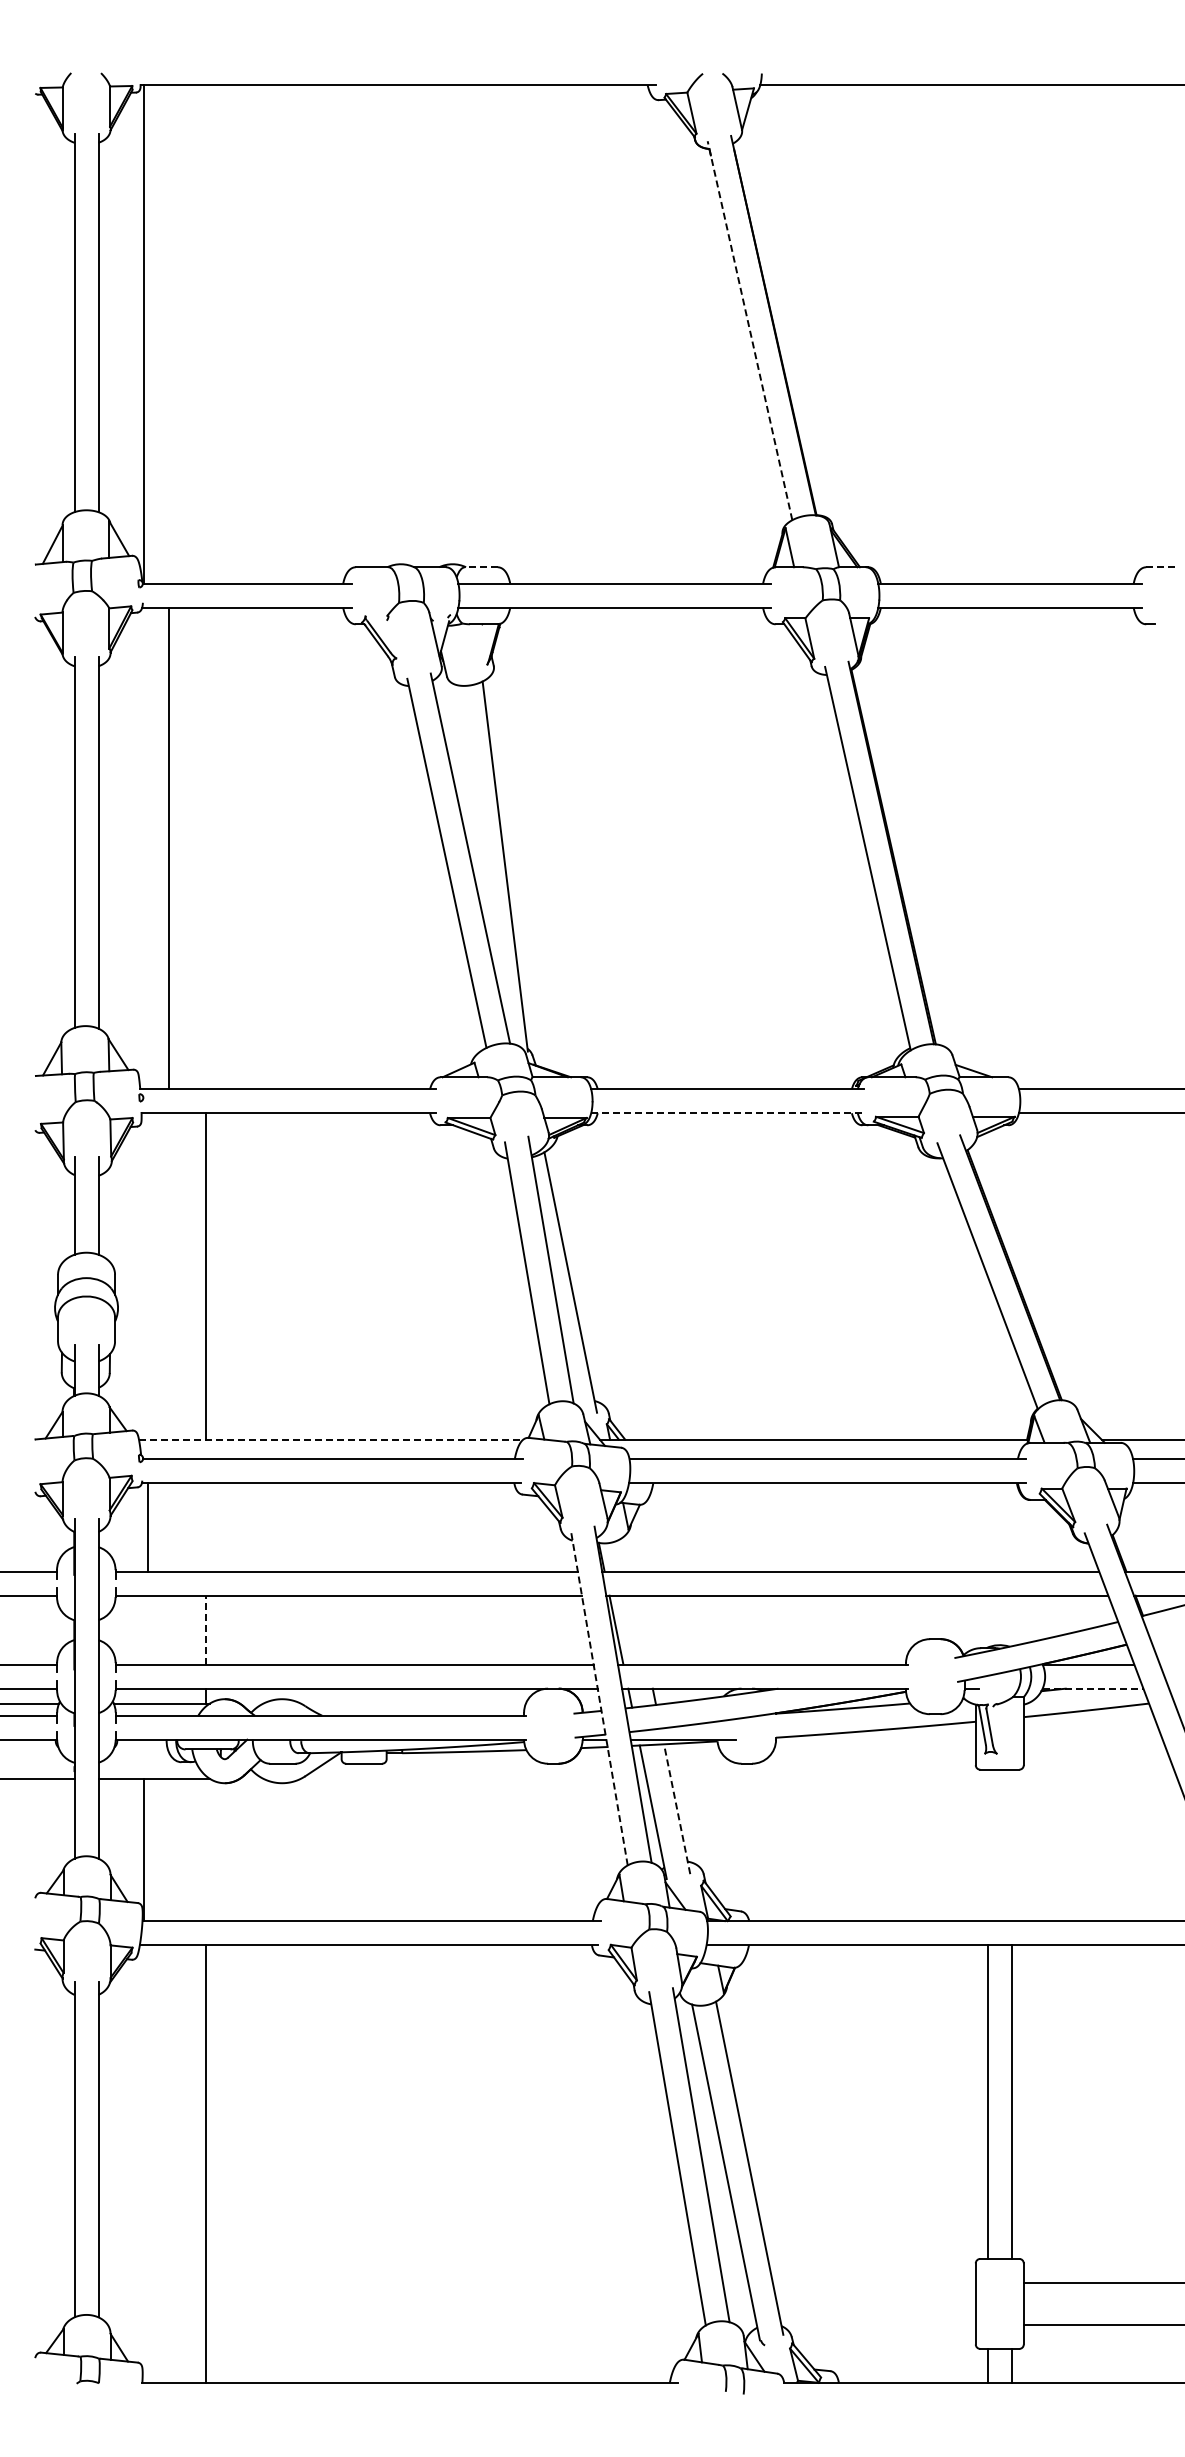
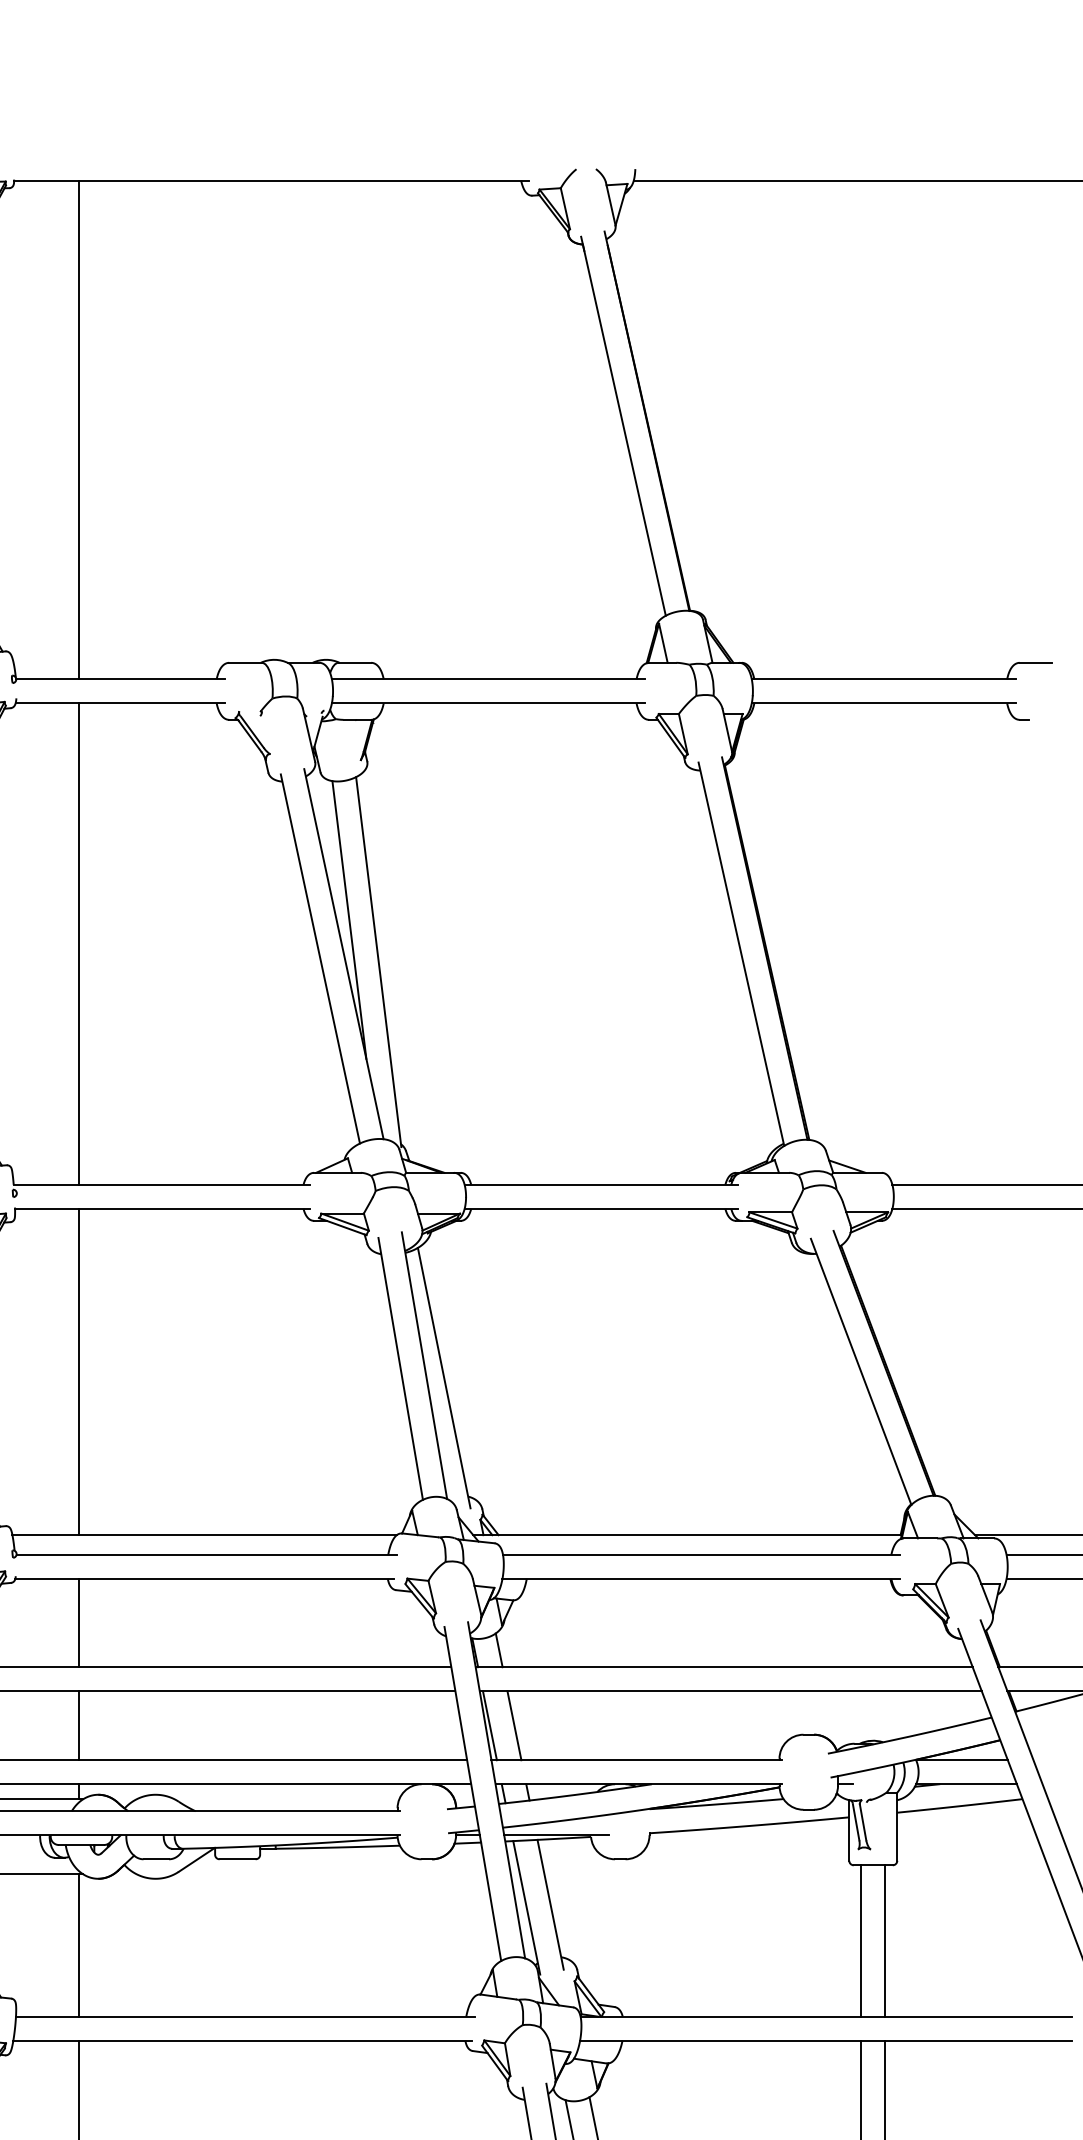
line: (749, 330) -> (622, 426), dashed -> solid
line: (143, 334) -> (78, 430), moved
line: (480, 567) -> (353, 663), dashed -> solid
line: (1163, 567) -> (1036, 663), dashed -> solid
line: (475, 824) -> (348, 920), added
line: (168, 848) -> (78, 944), moved
line: (727, 1113) -> (600, 1209), dashed -> solid
line: (331, 1439) -> (204, 1535), dashed -> solid
line: (147, 1527) -> (78, 1623), moved
line: (625, 1554) -> (498, 1650), added
line: (640, 1629) -> (513, 1725), added
line: (205, 1630) -> (78, 1726), dashed -> solid
line: (1093, 1688) -> (966, 1784), dashed -> solid
line: (599, 1697) -> (472, 1793), dashed -> solid
line: (677, 1808) -> (550, 1904), dashed -> solid
line: (987, 1845) -> (860, 1941), added
line: (1011, 1845) -> (884, 1941), added
line: (143, 1849) -> (78, 1945), moved

